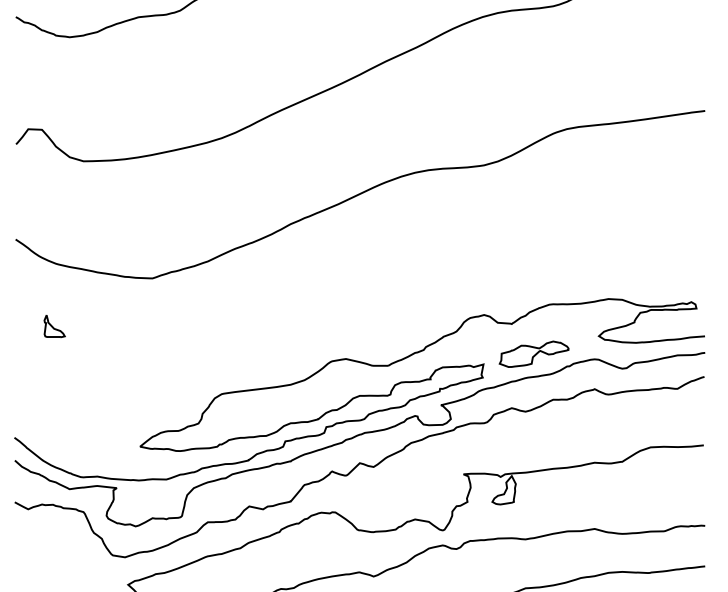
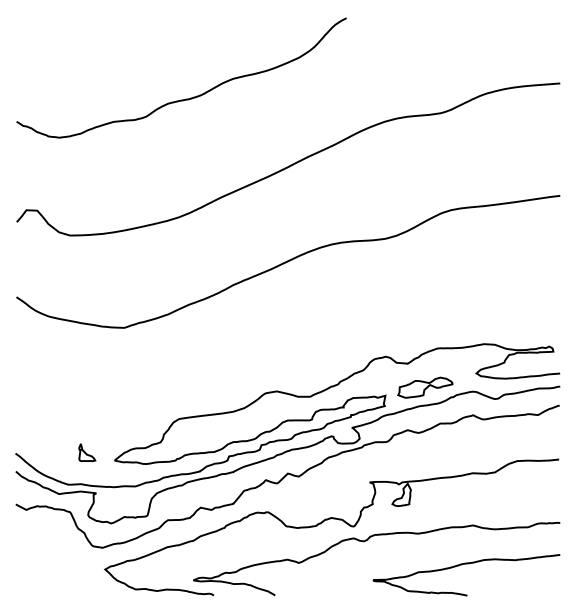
part: (54, 326) -> (87, 452), moved

